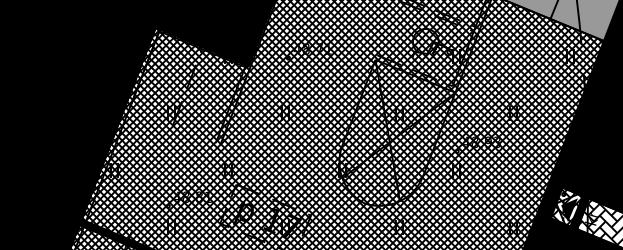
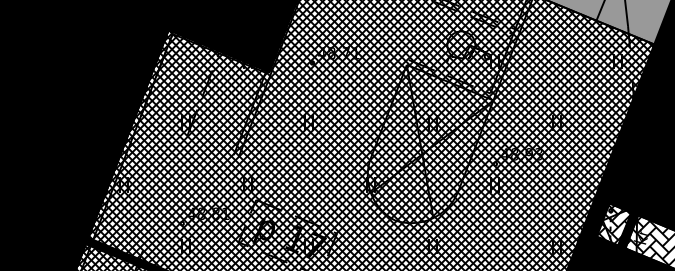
fill: (569, 210) -> (617, 228), removed

